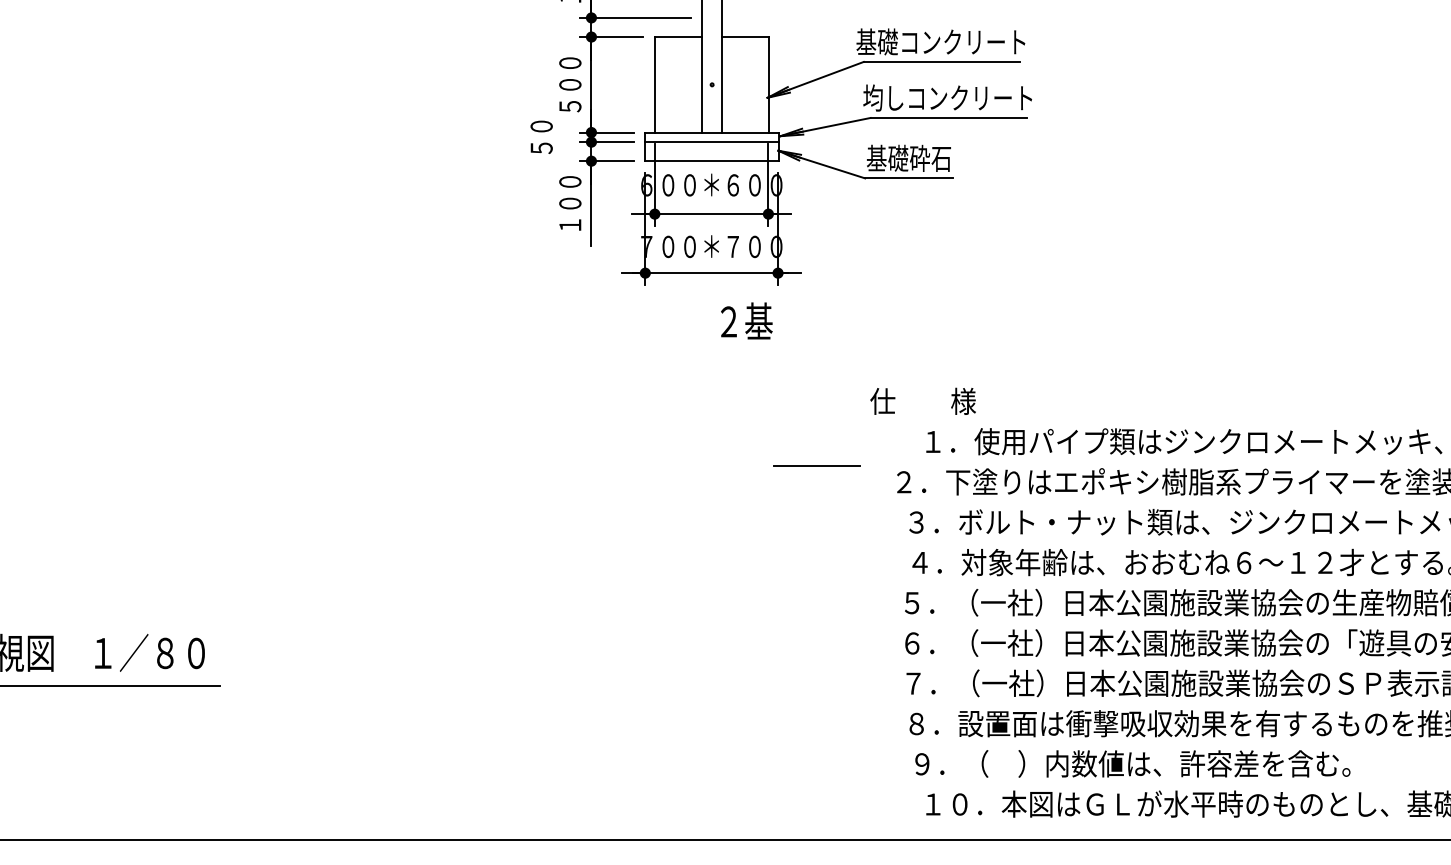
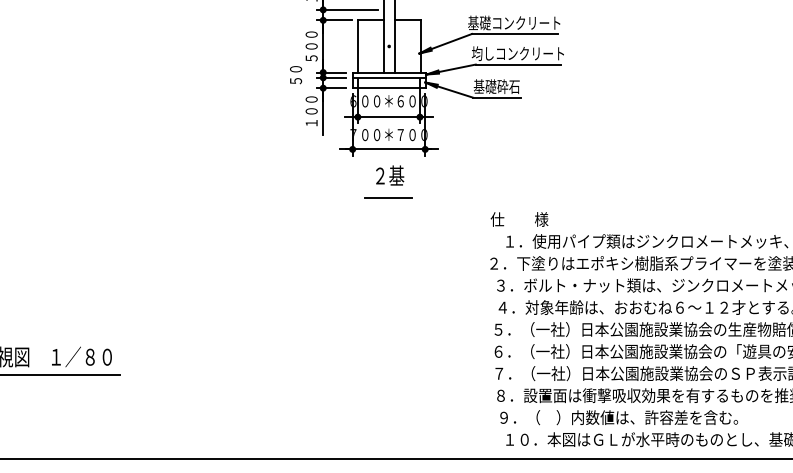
text: (747, 320) -> (390, 175), moved
text: (923, 401) -> (519, 219), moved
line: (816, 465) -> (388, 197), moved

